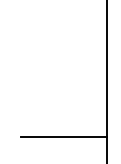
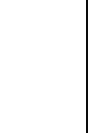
line: (63, 136) -> (51, 110), removed

